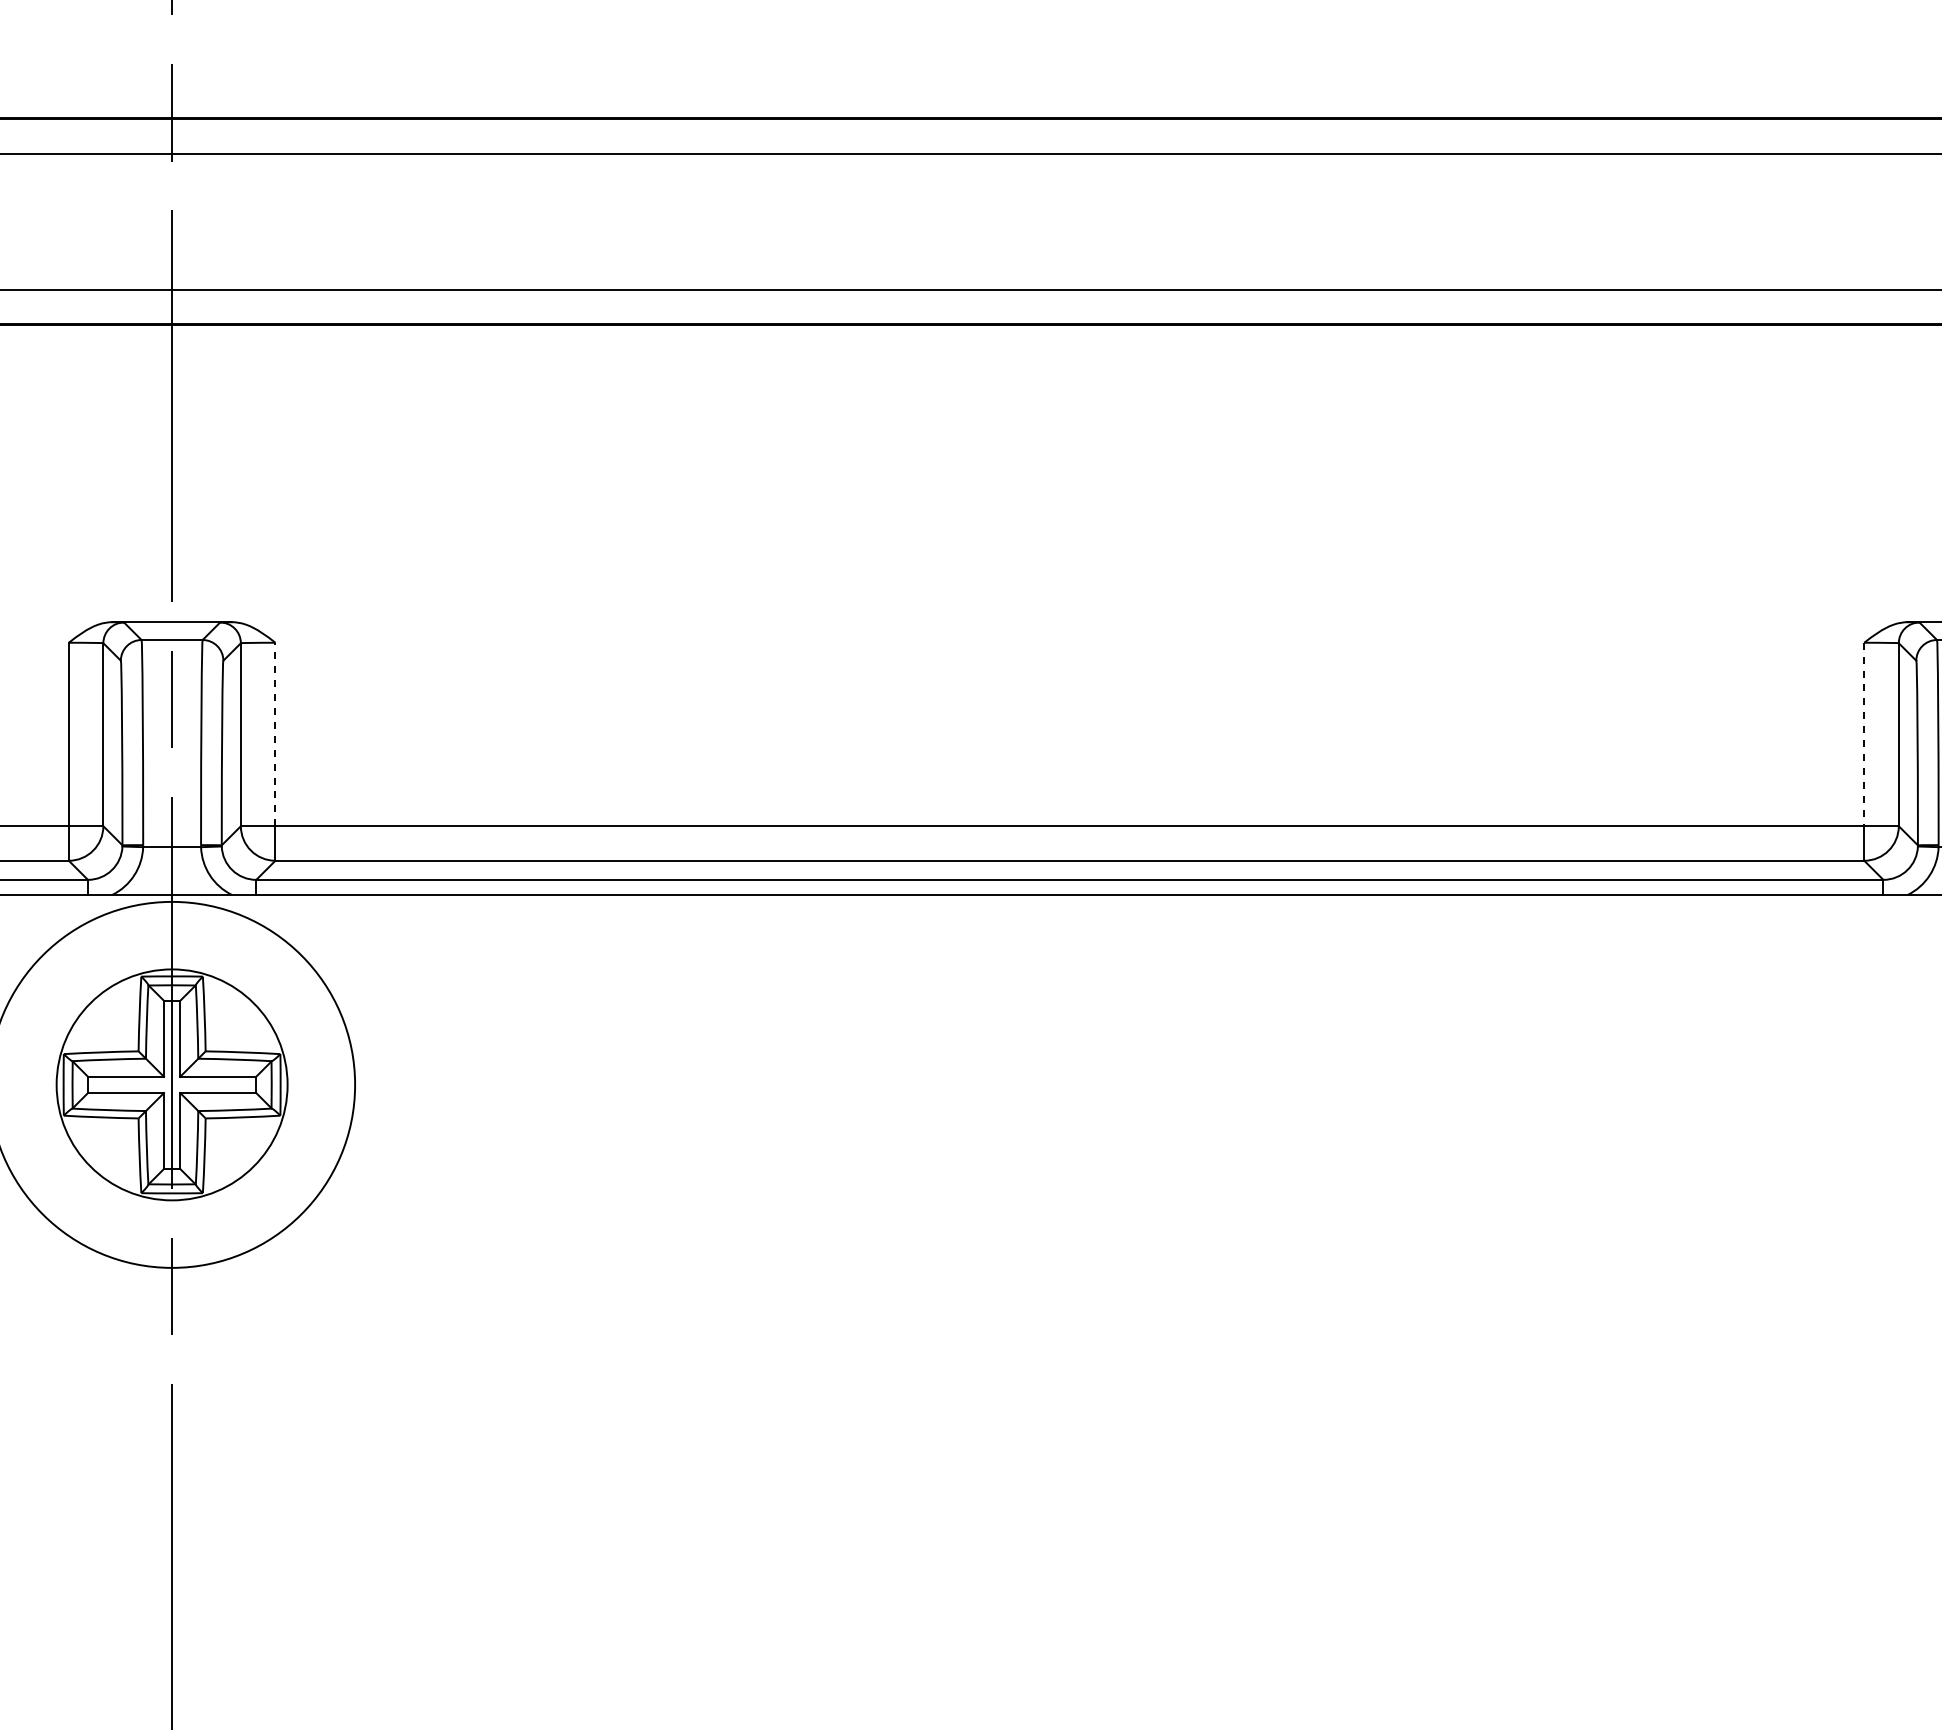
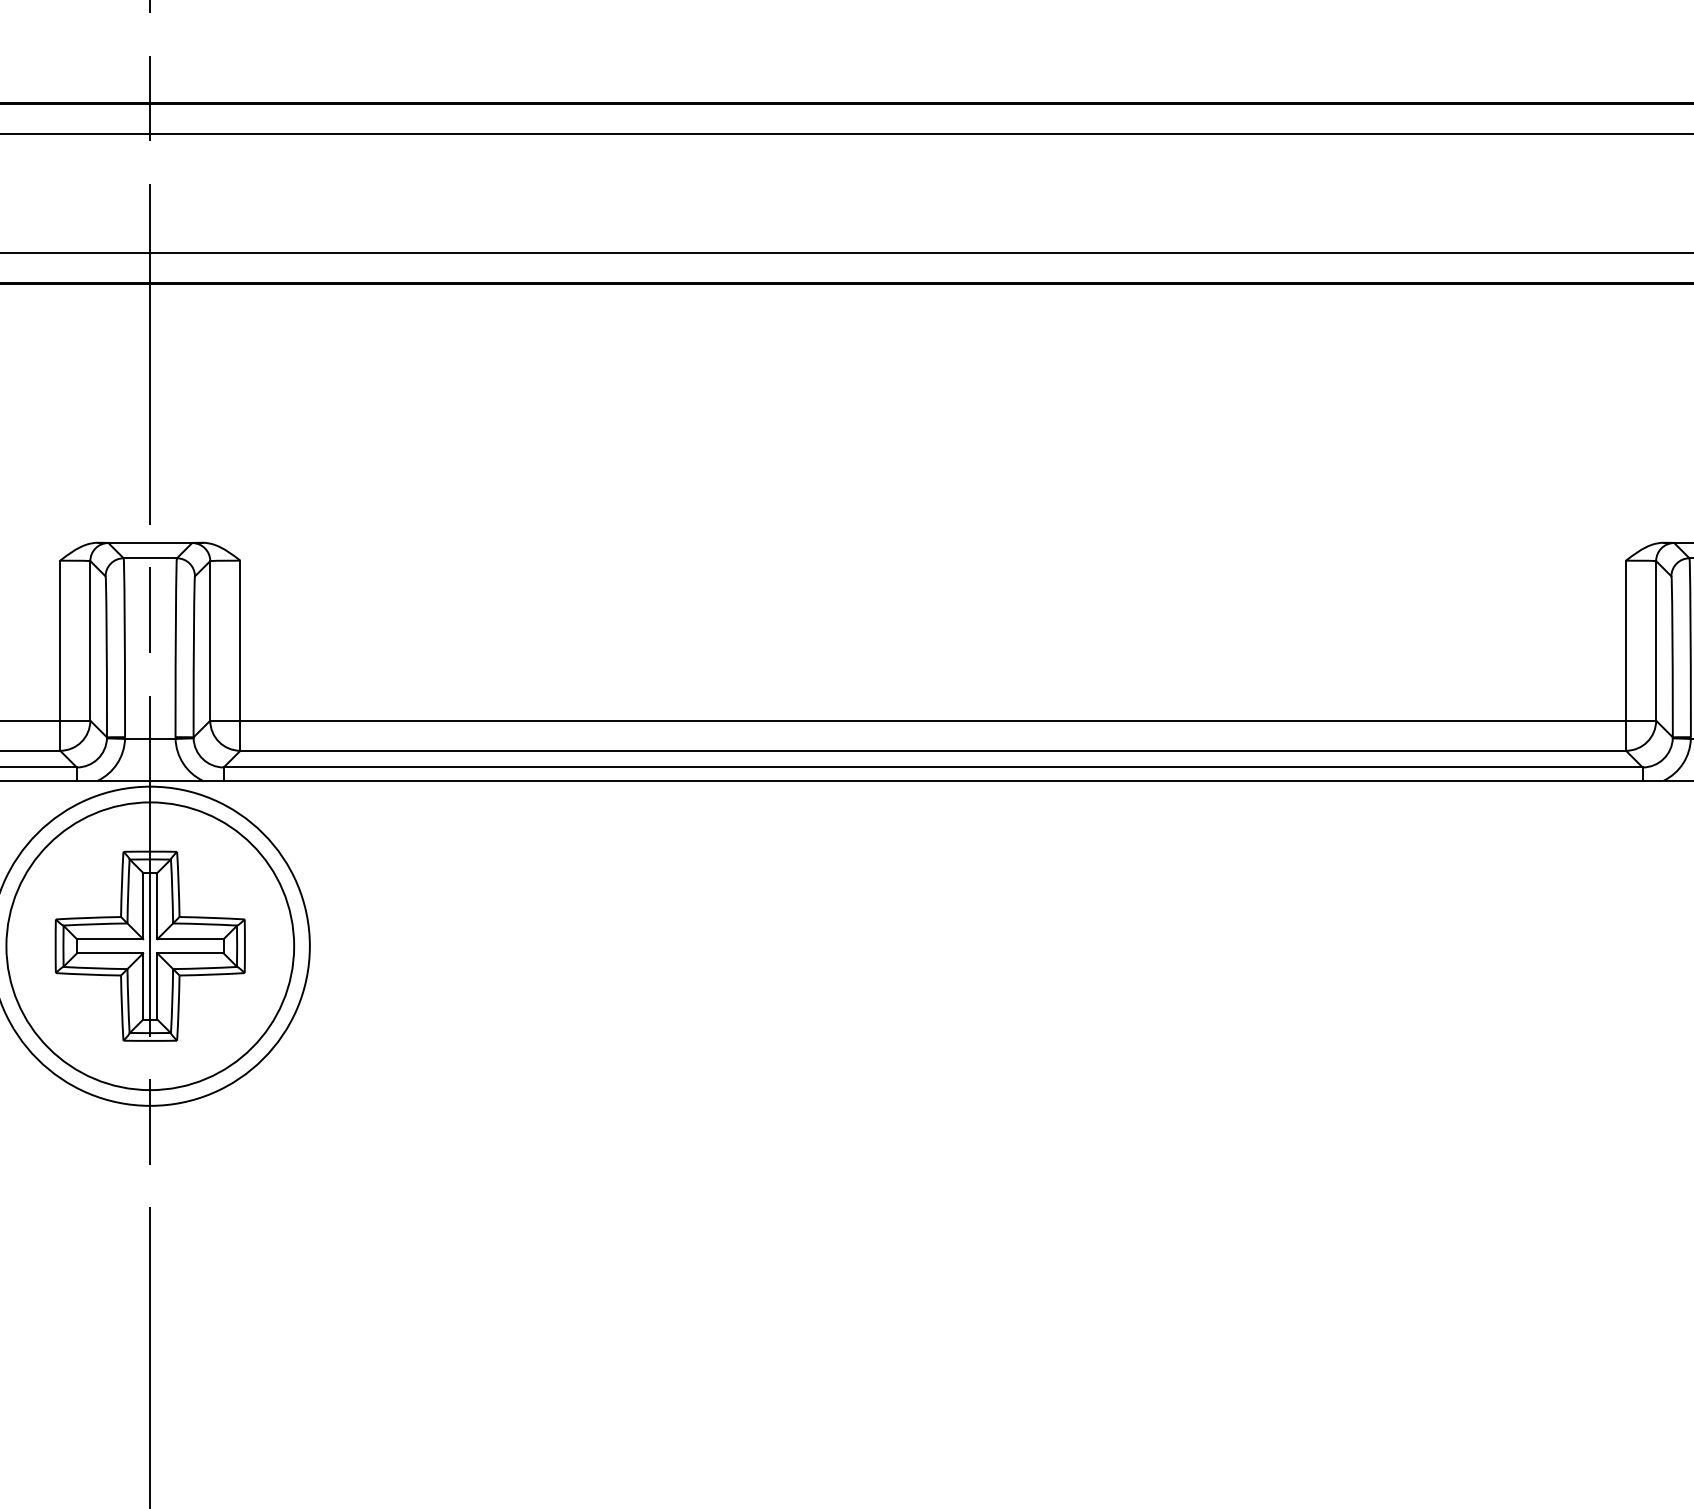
line: (275, 734) -> (240, 640), dashed -> solid
line: (1864, 734) -> (1626, 640), dashed -> solid
circle: (172, 1084) -> (150, 945), size x1.43

